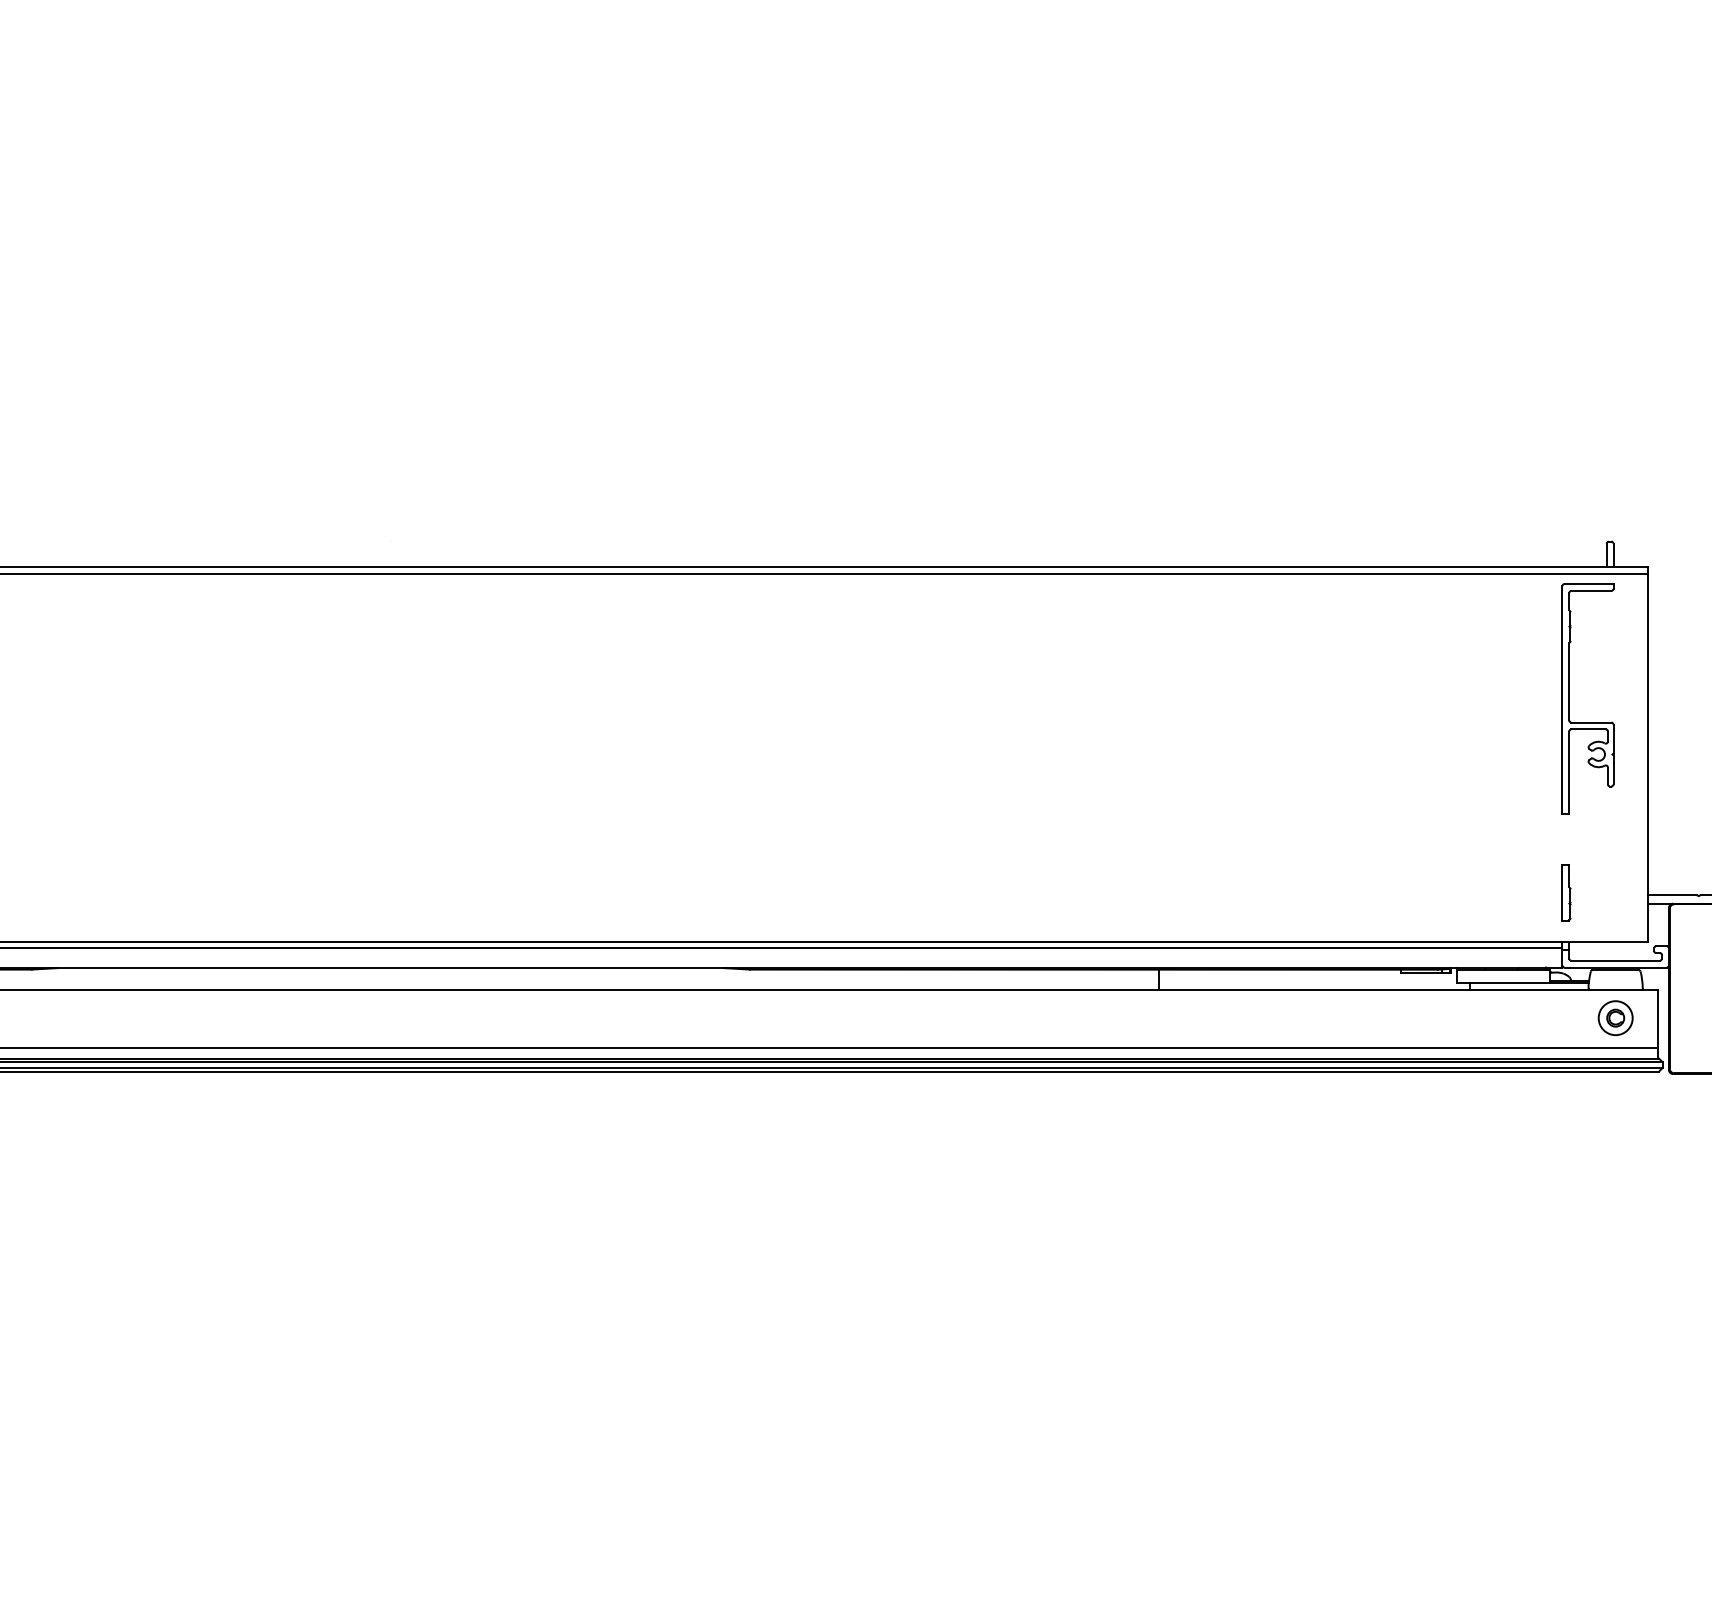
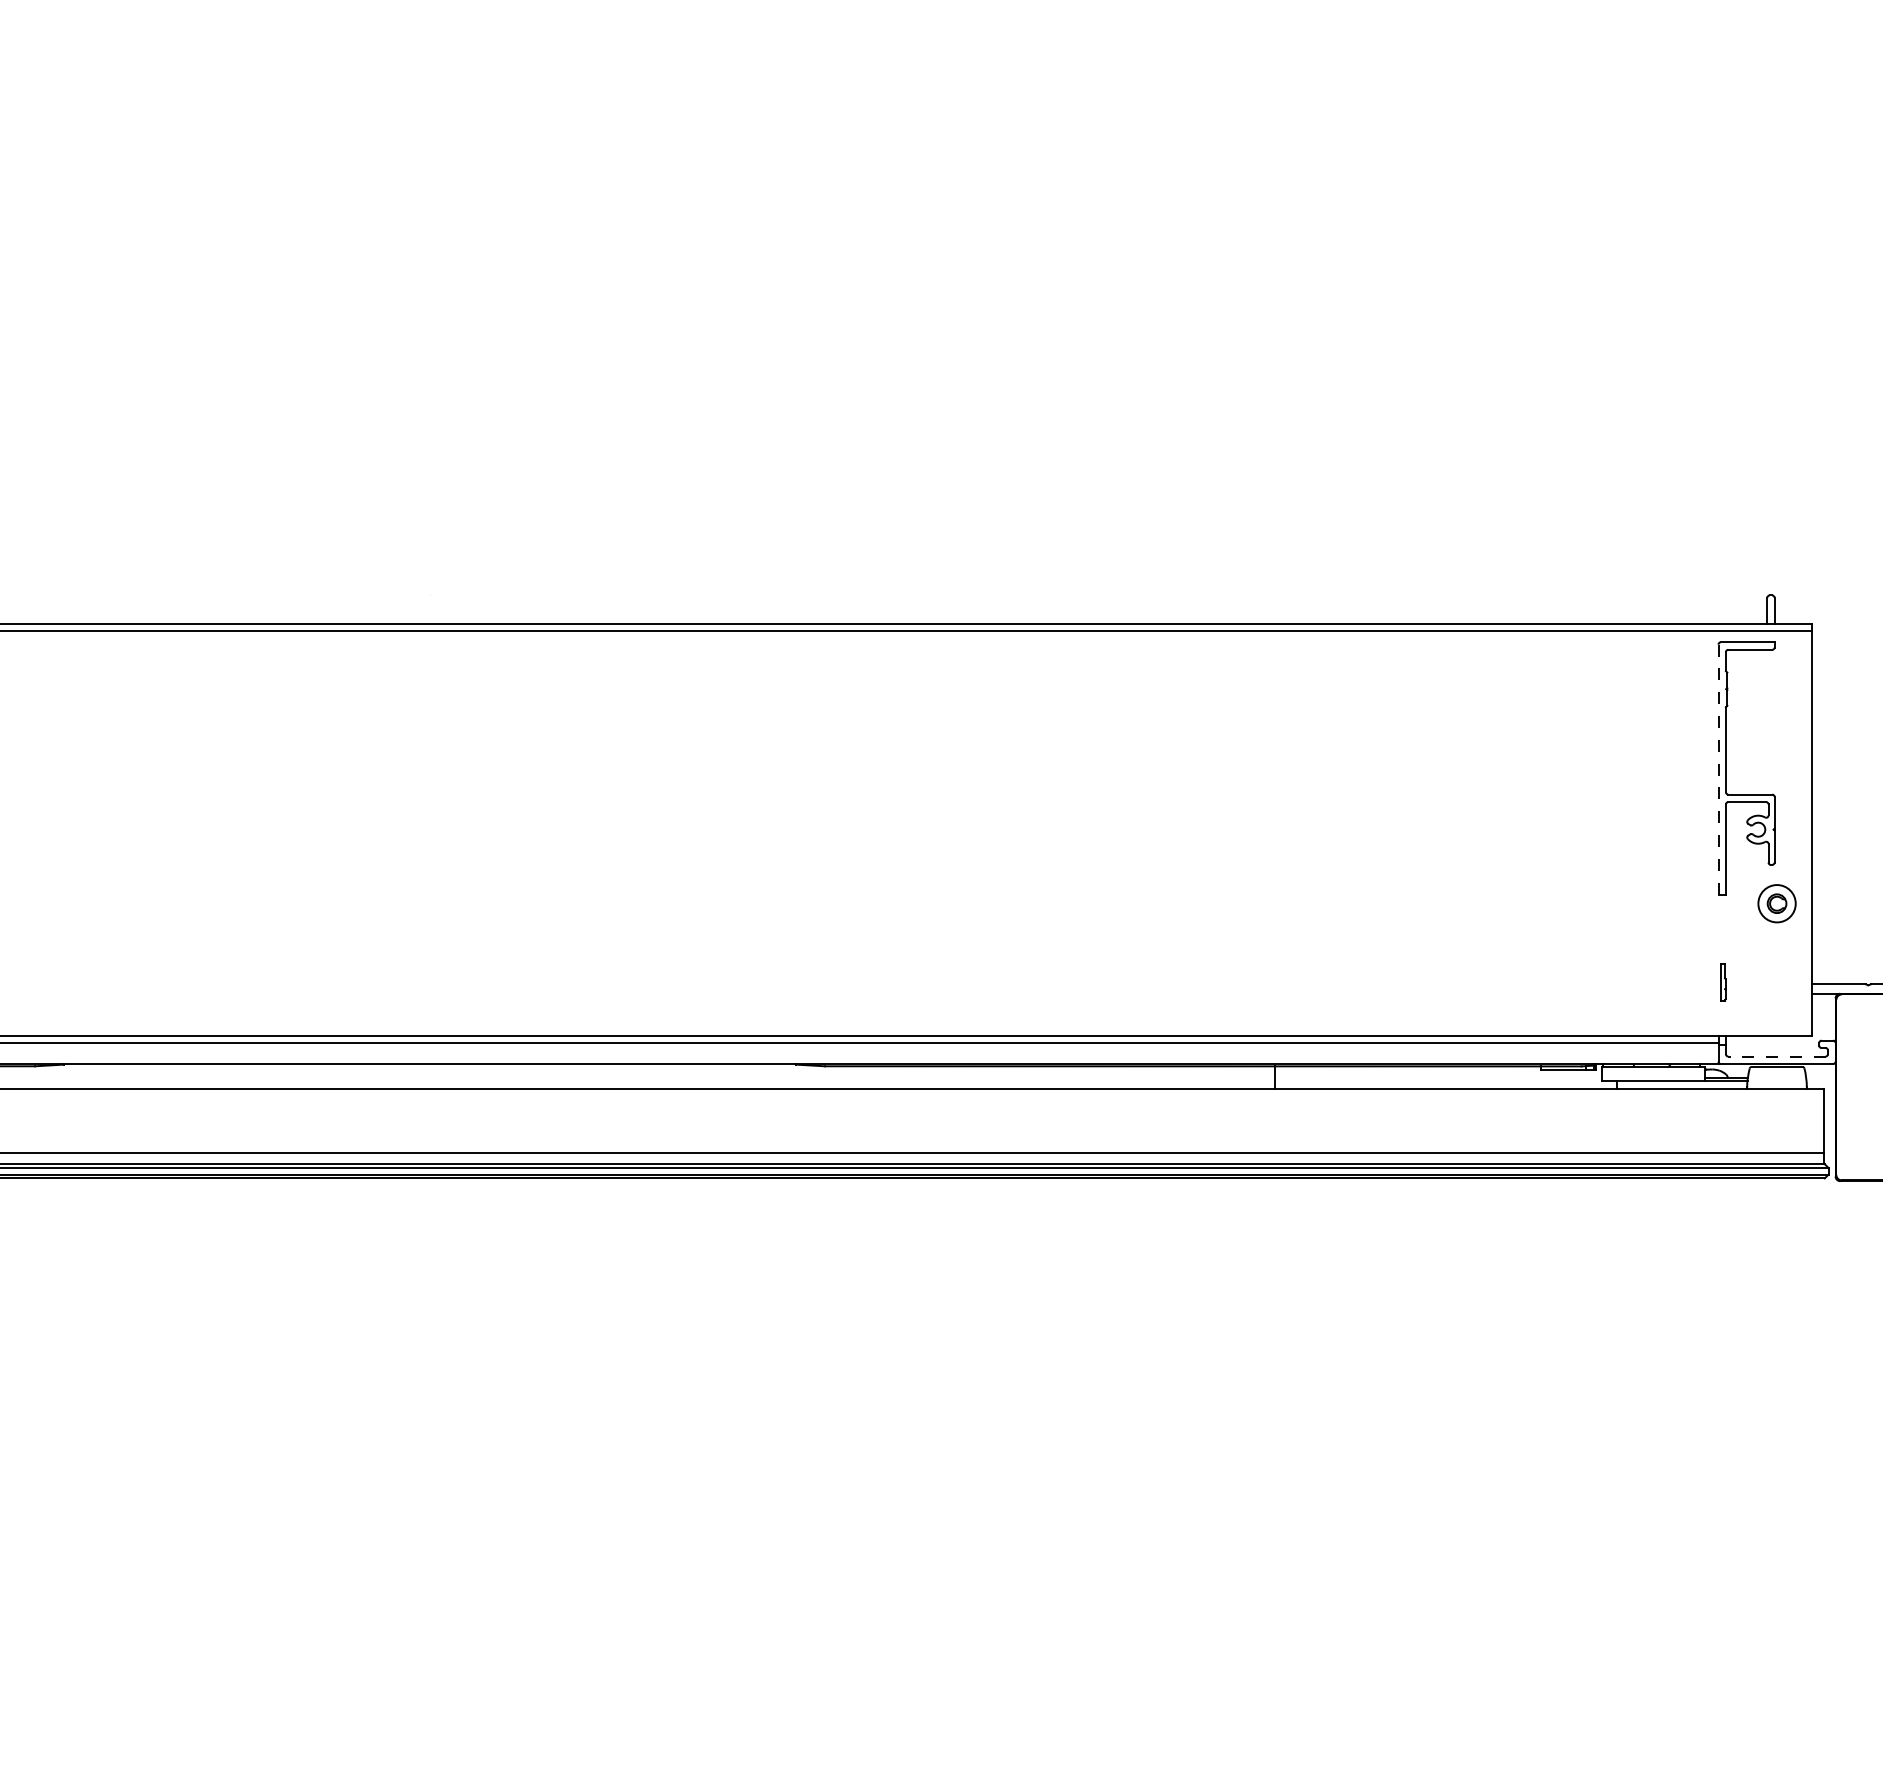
line: (1562, 700) -> (1718, 770), solid -> dashed
part: (1566, 893) -> (1723, 982), size x0.6
line: (1616, 960) -> (1777, 1056), solid -> dashed
part: (1615, 1017) -> (1776, 903), moved

